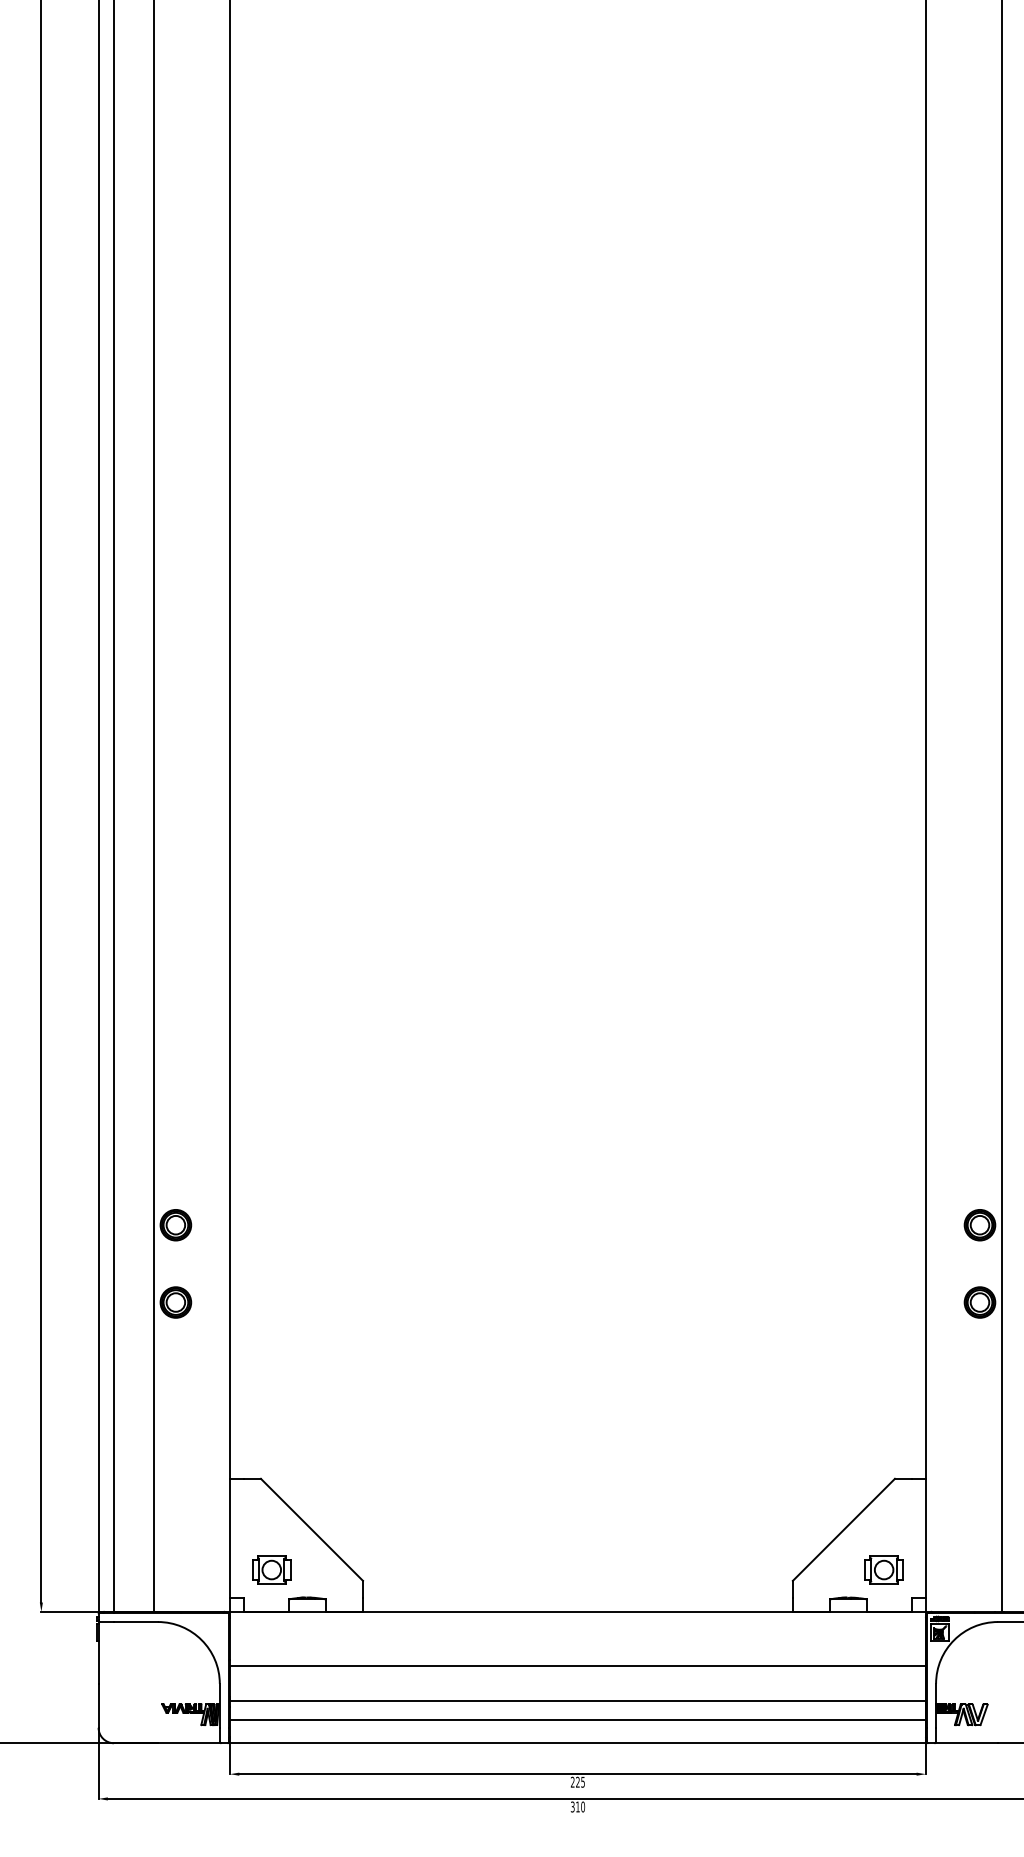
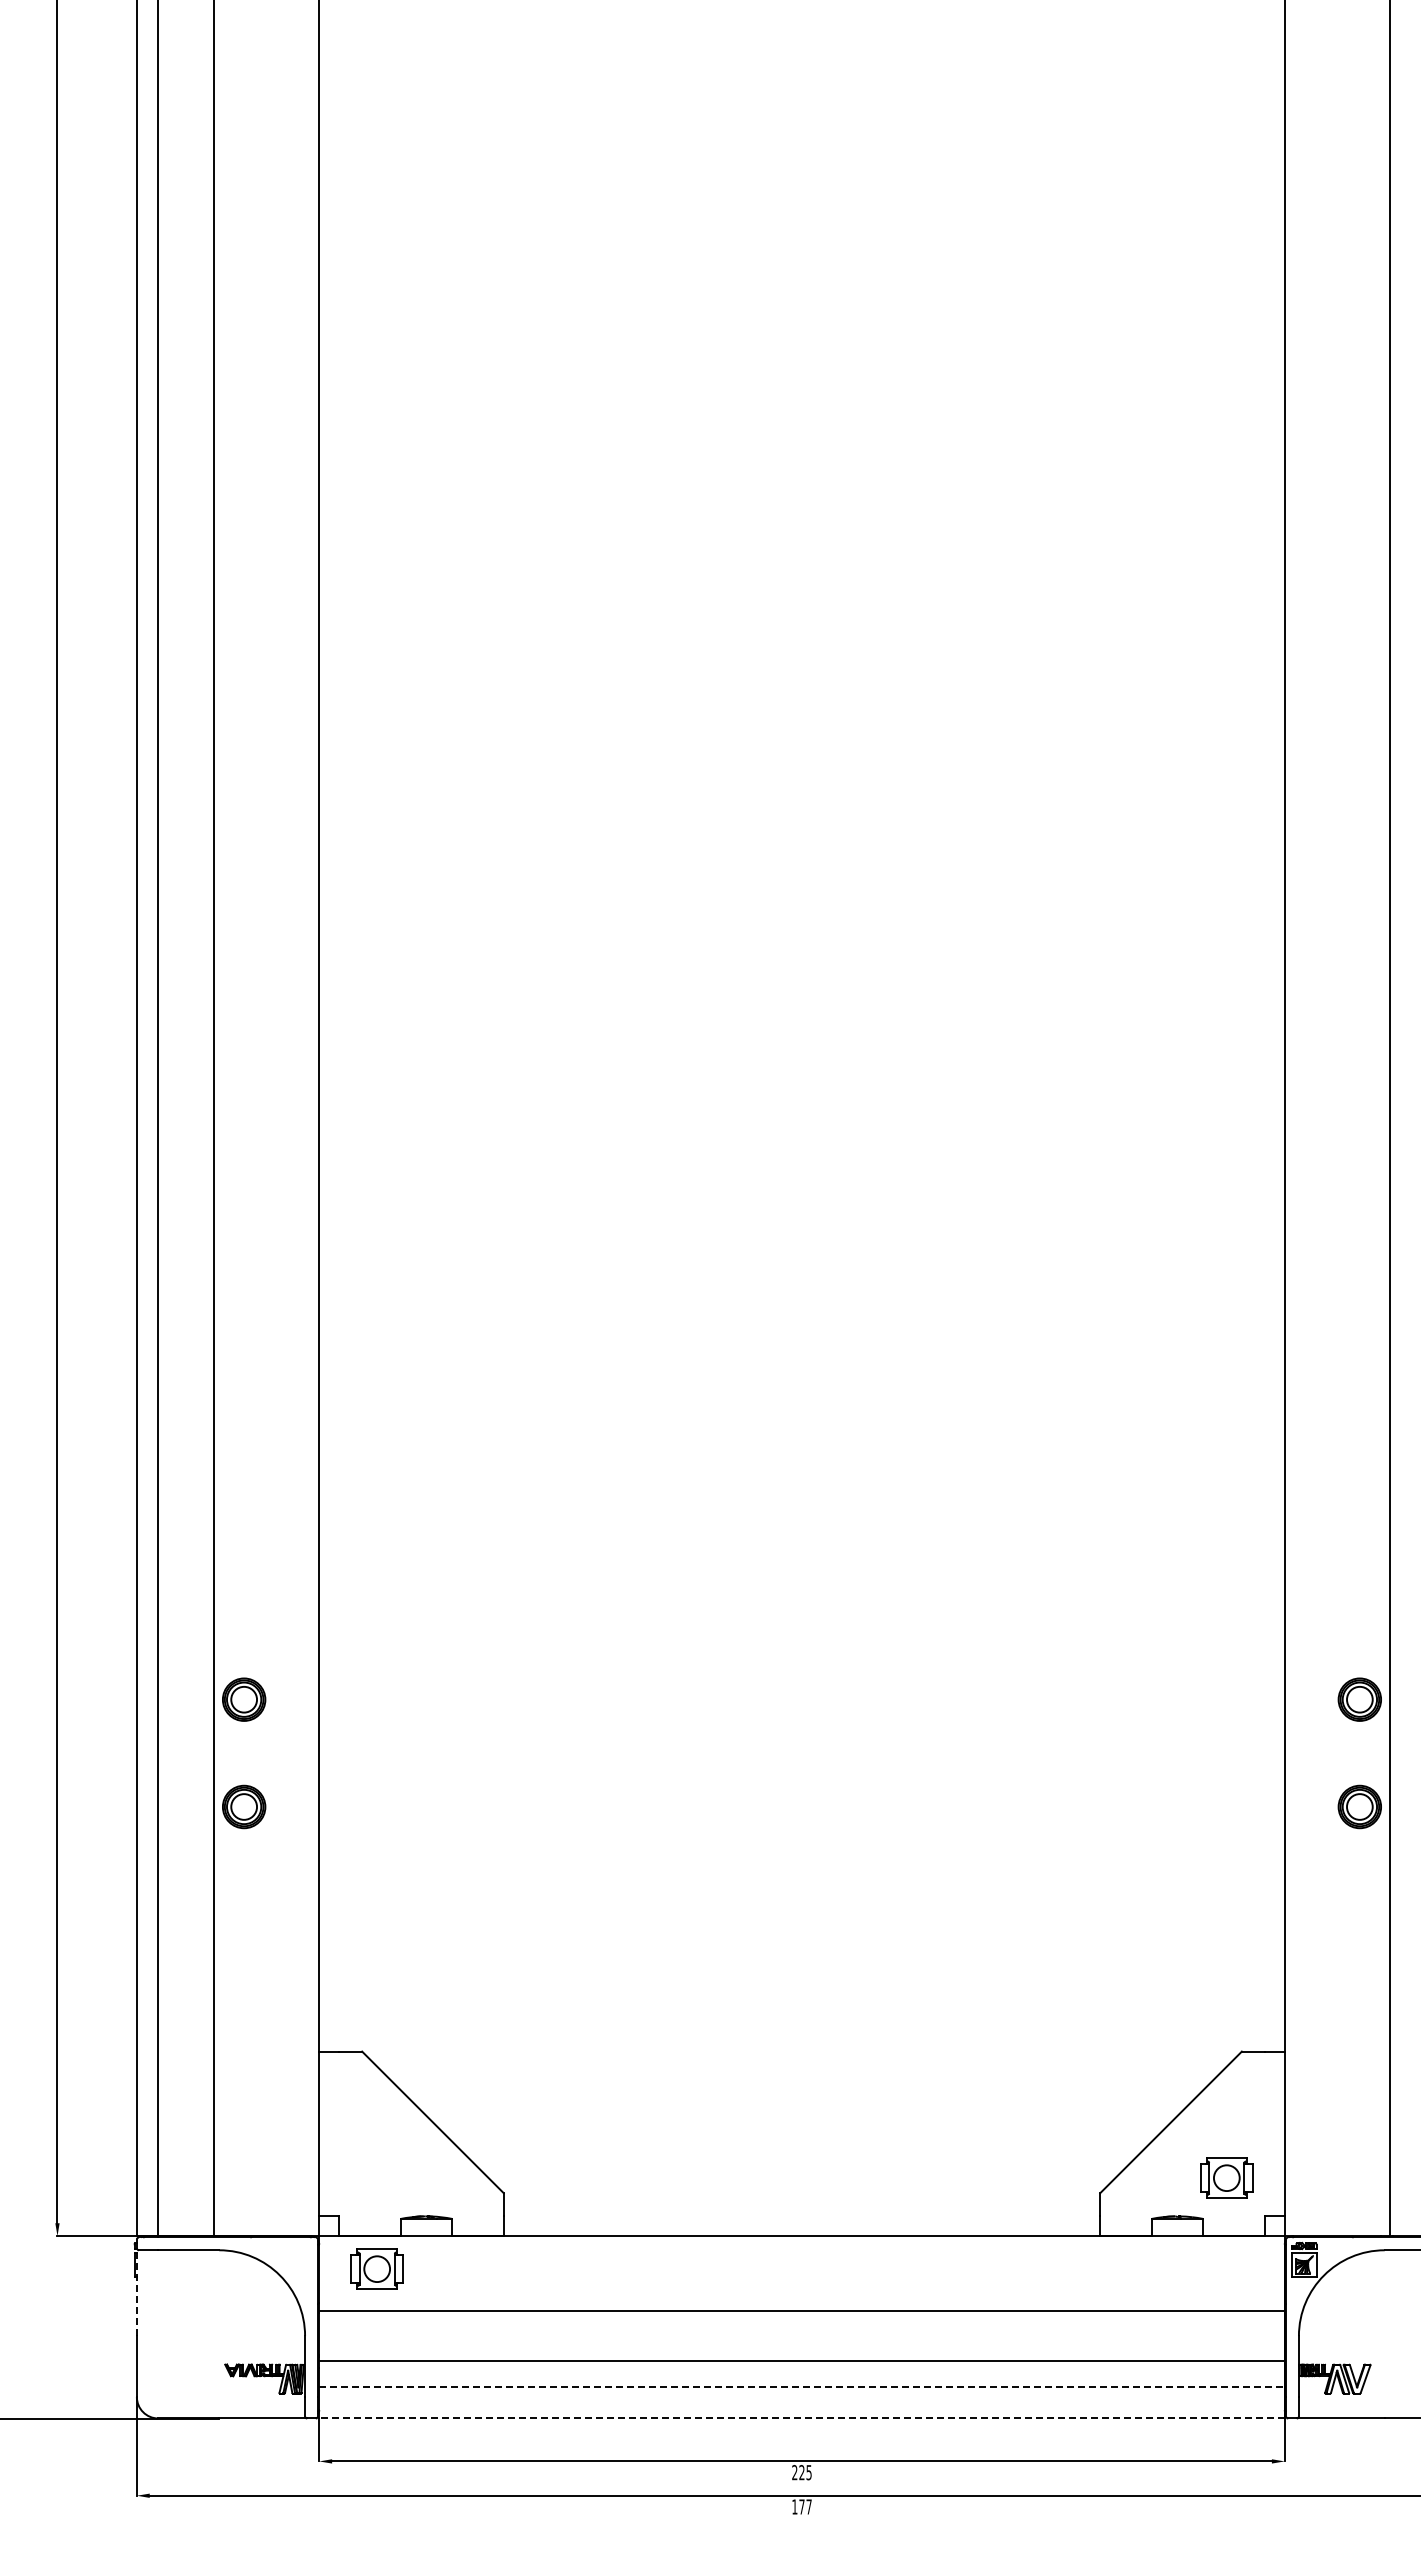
part: (271, 1569) -> (376, 2268), moved
line: (98, 1652) -> (136, 2292), solid -> dashed
line: (578, 1720) -> (802, 2386), solid -> dashed
line: (578, 1743) -> (802, 2418), solid -> dashed
text: (577, 1806) -> (801, 2506), 310 -> 177

